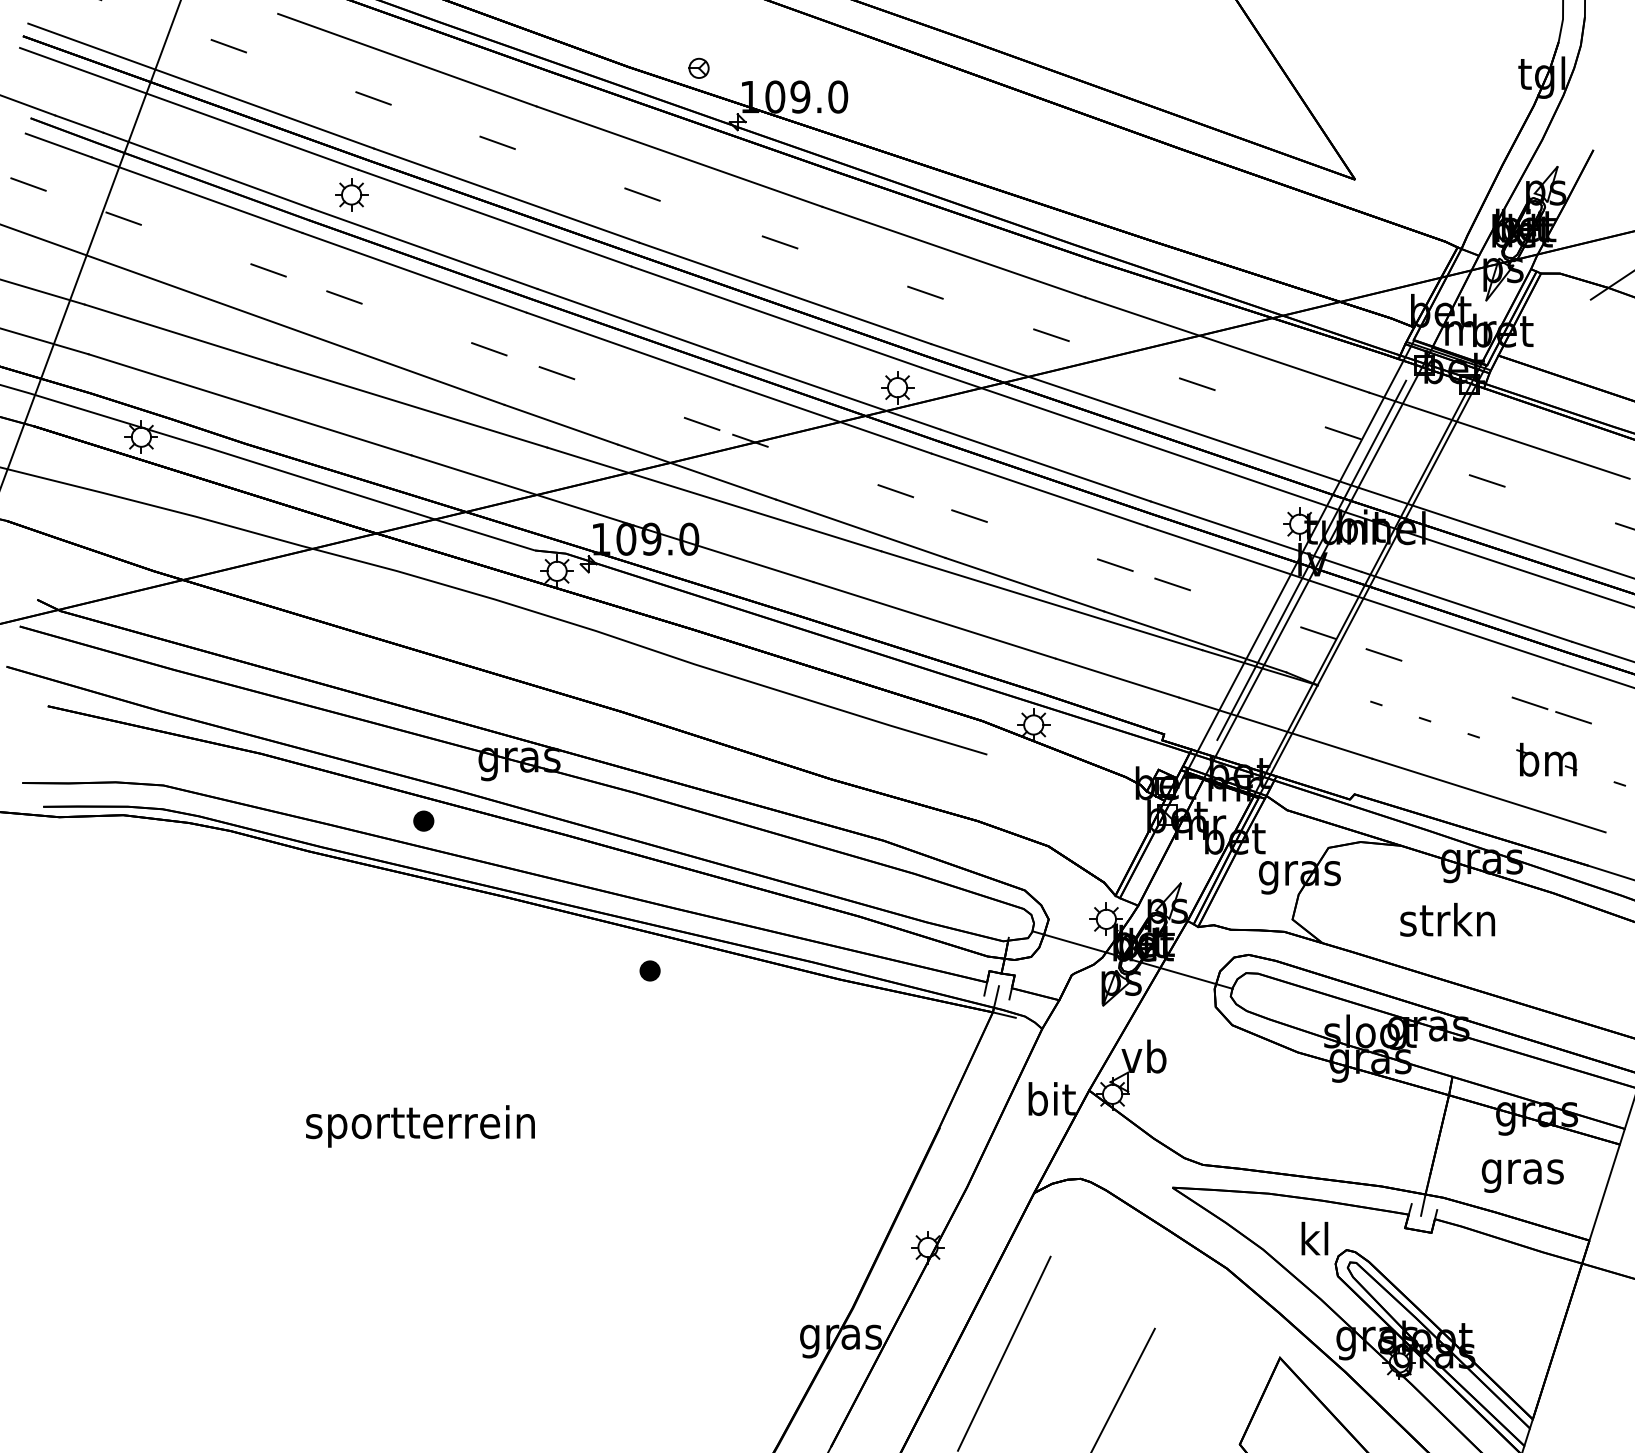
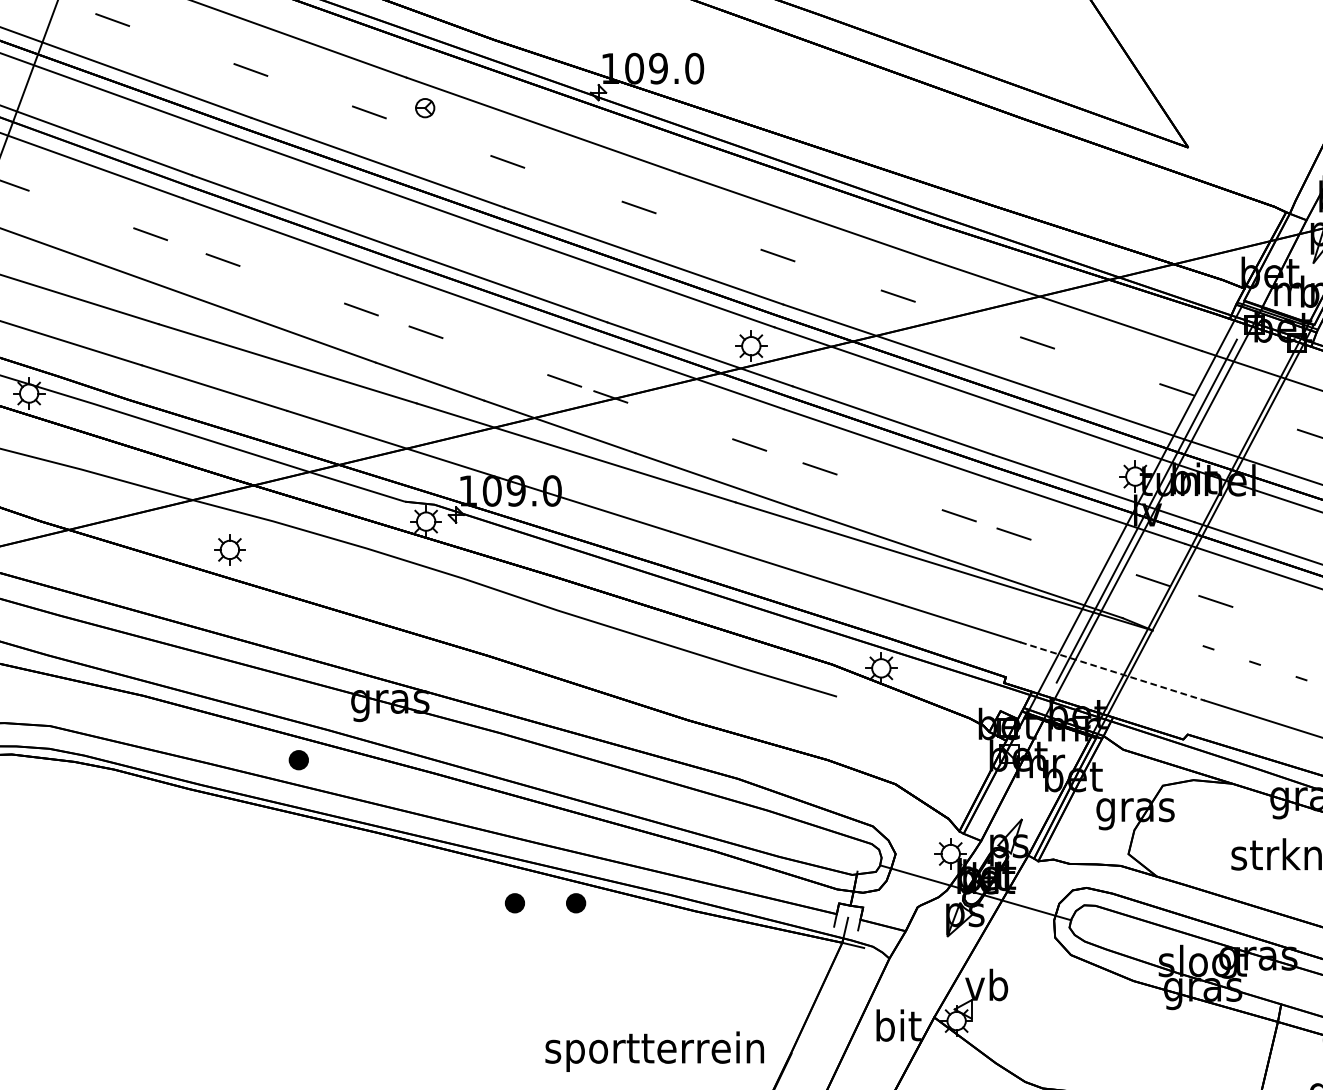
part: (698, 67) -> (424, 107), moved
part: (351, 194) -> (229, 549), moved
line: (1276, 728) -> (1113, 671), solid -> dashed
part: (713, 970) -> (575, 902), added
text: (420, 1126) -> (654, 1051), moved

